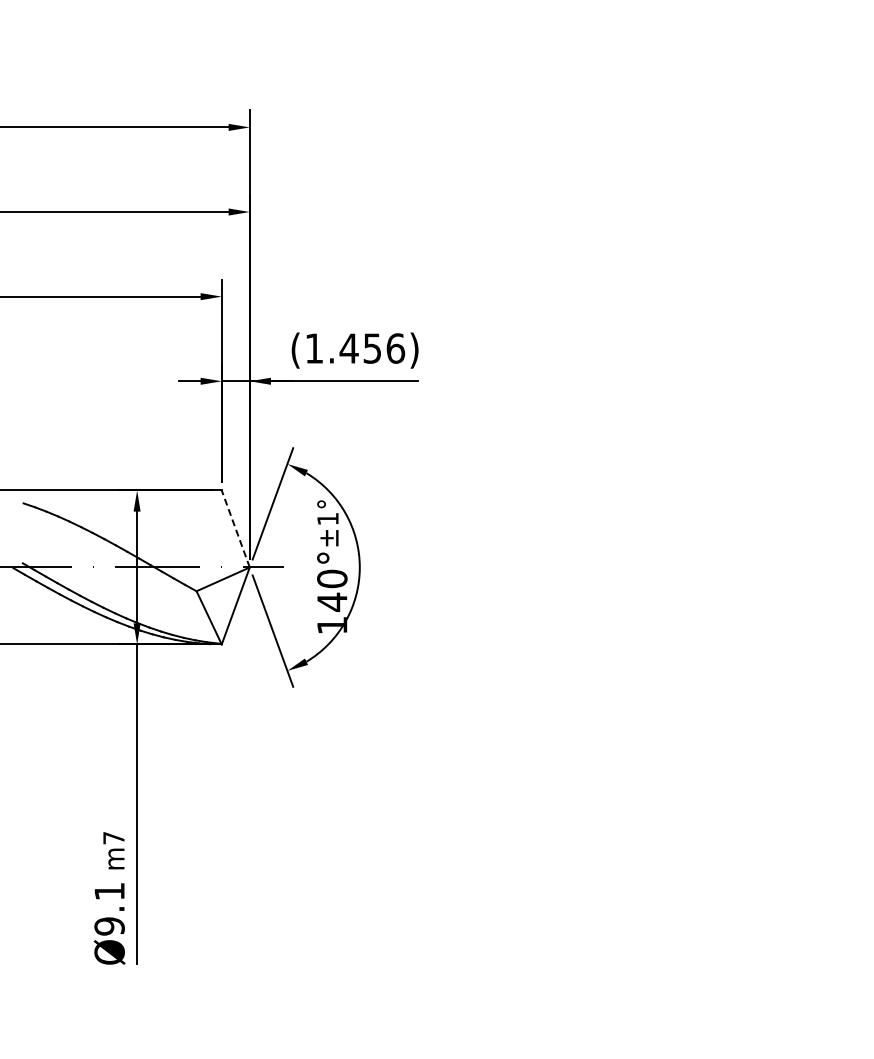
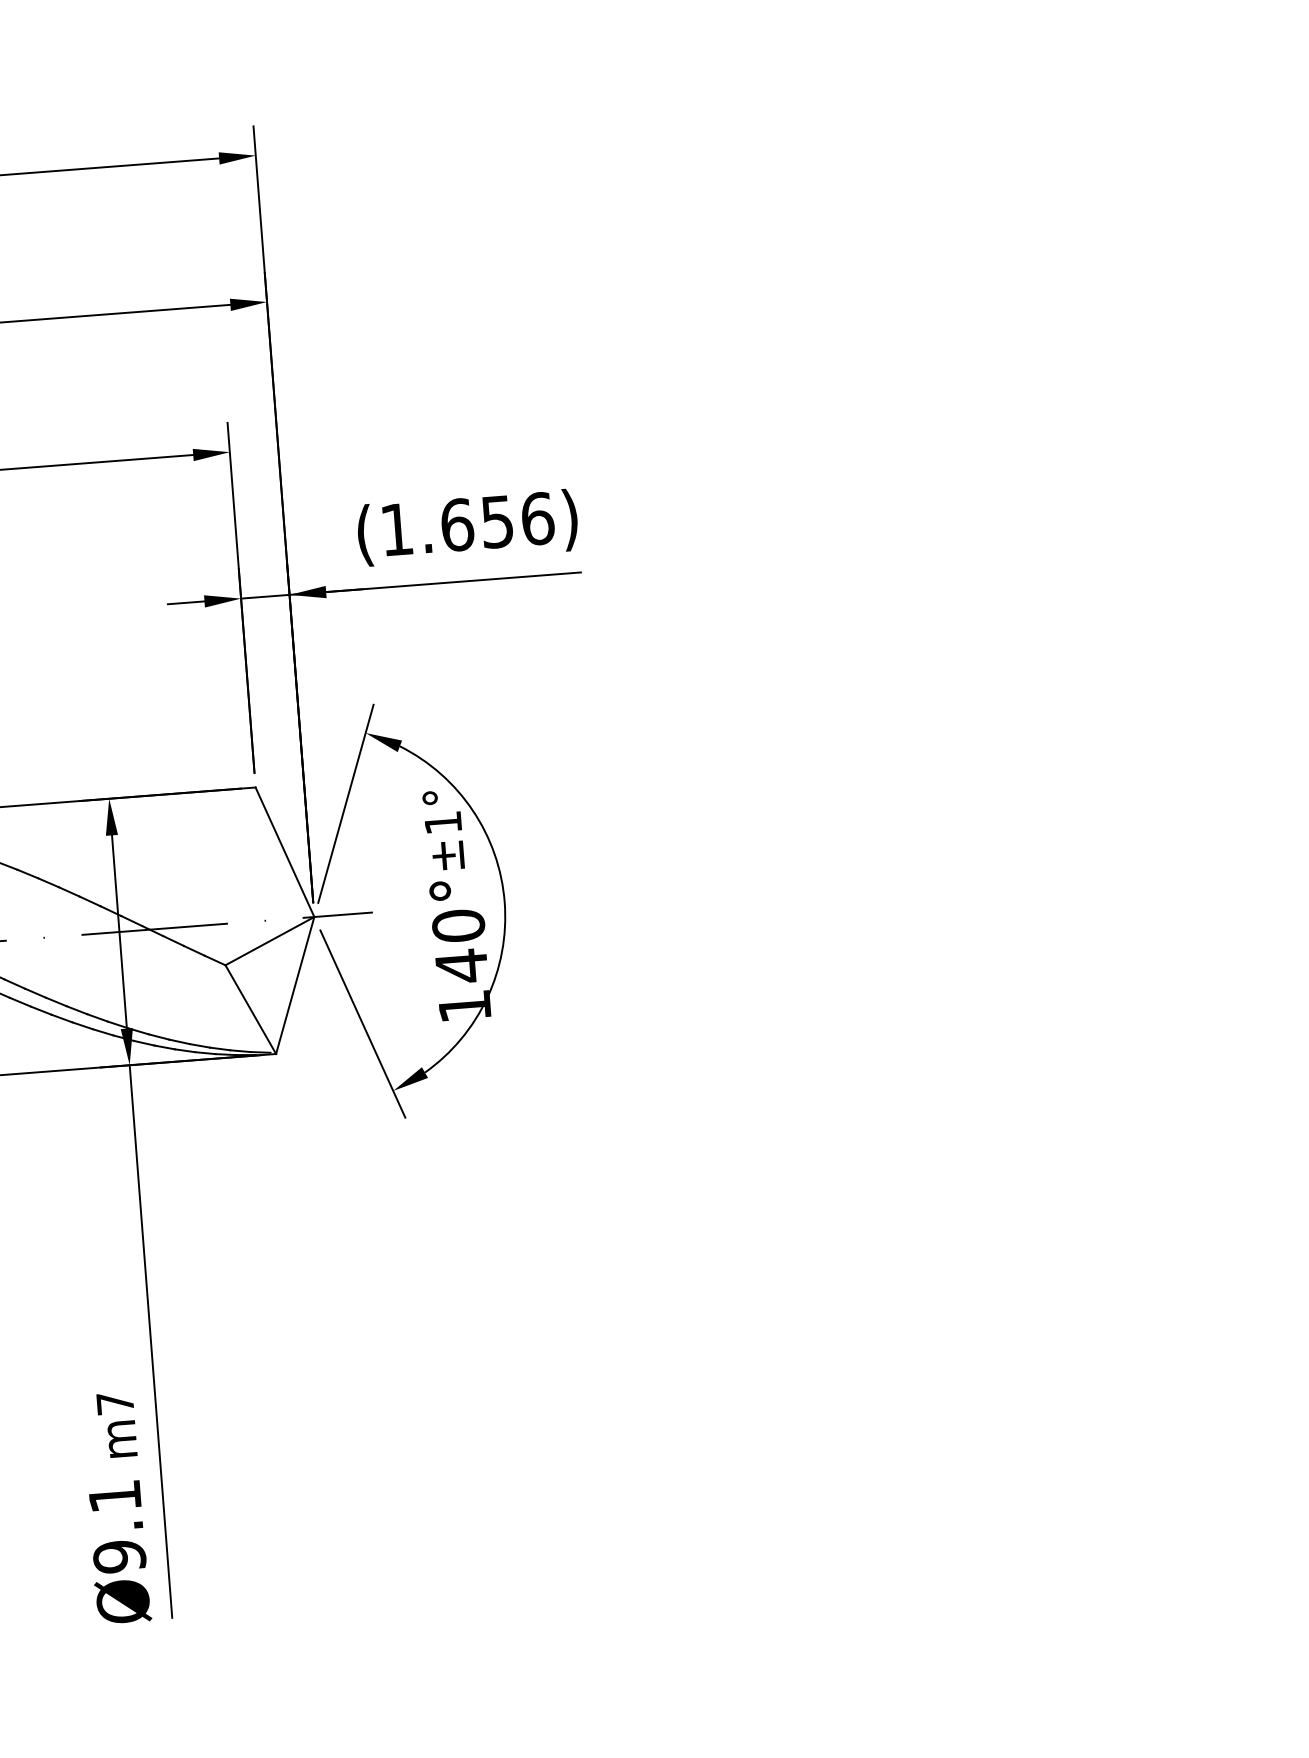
text: (348, 348) -> (455, 525), (1.456) -> (1.656)
line: (235, 528) -> (284, 851), dashed -> solid

